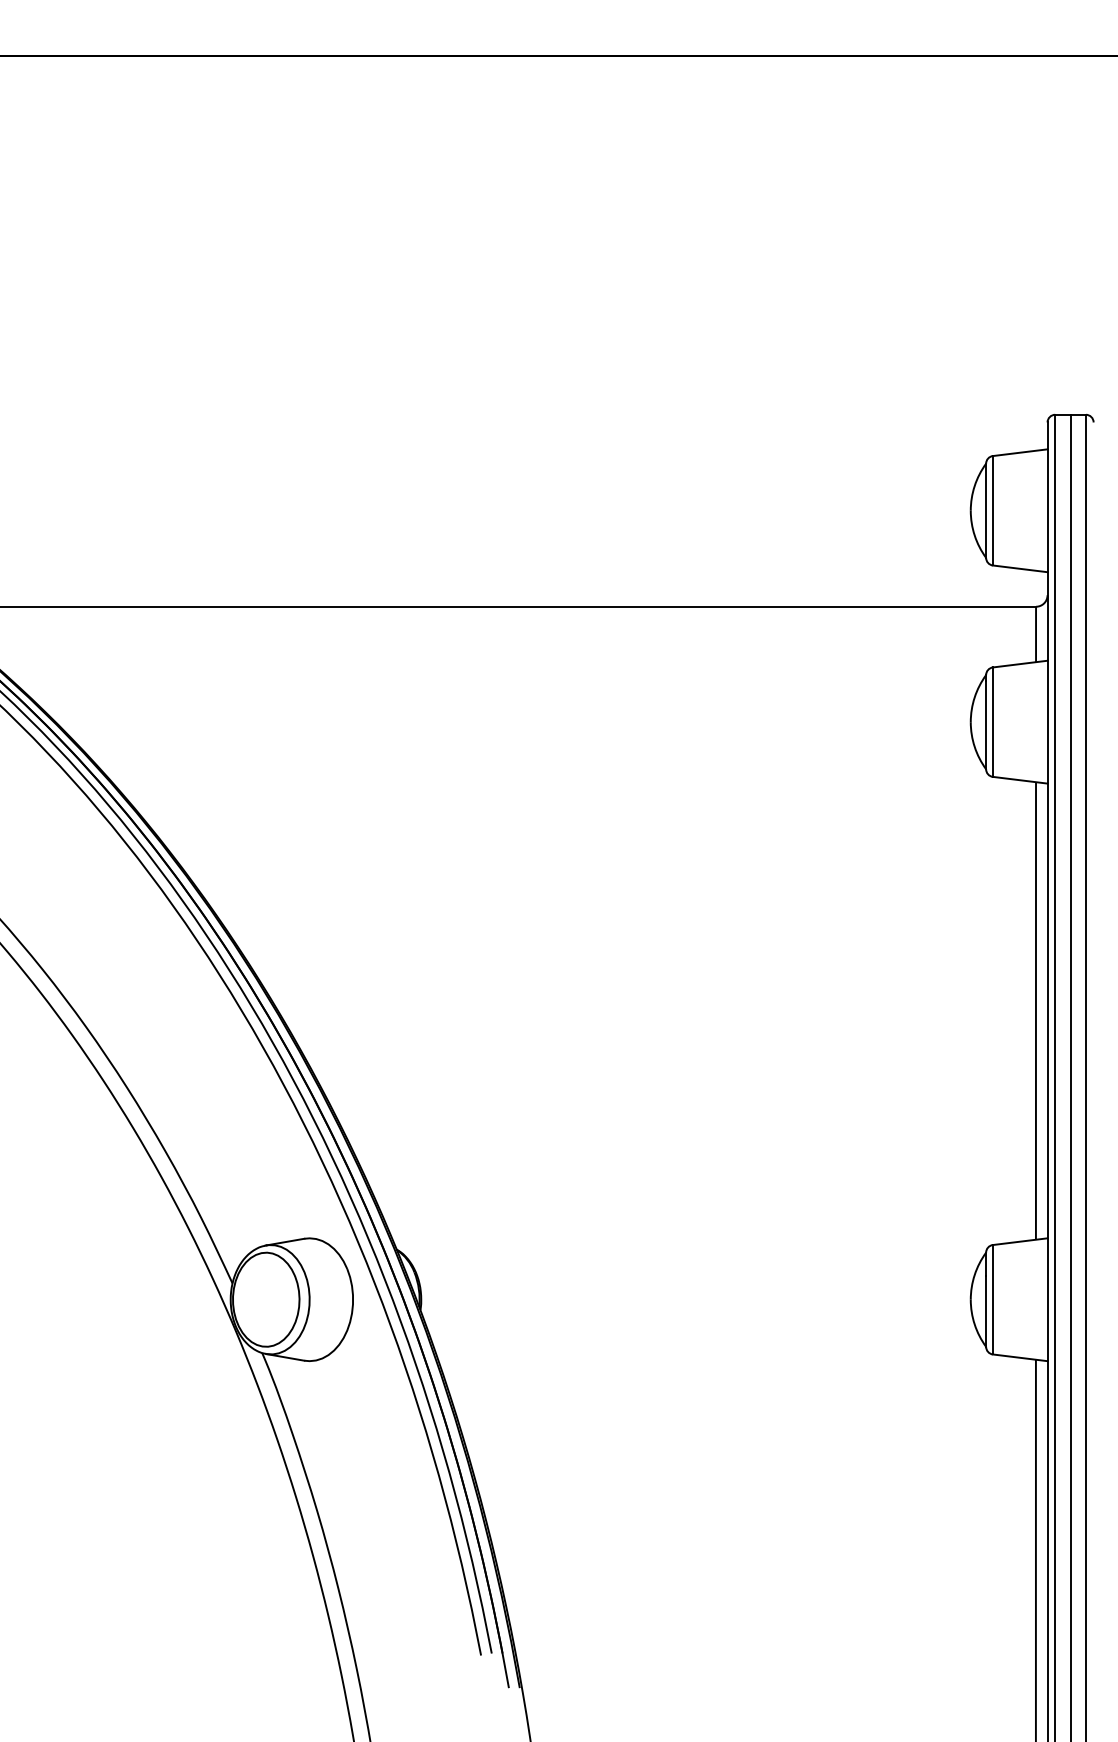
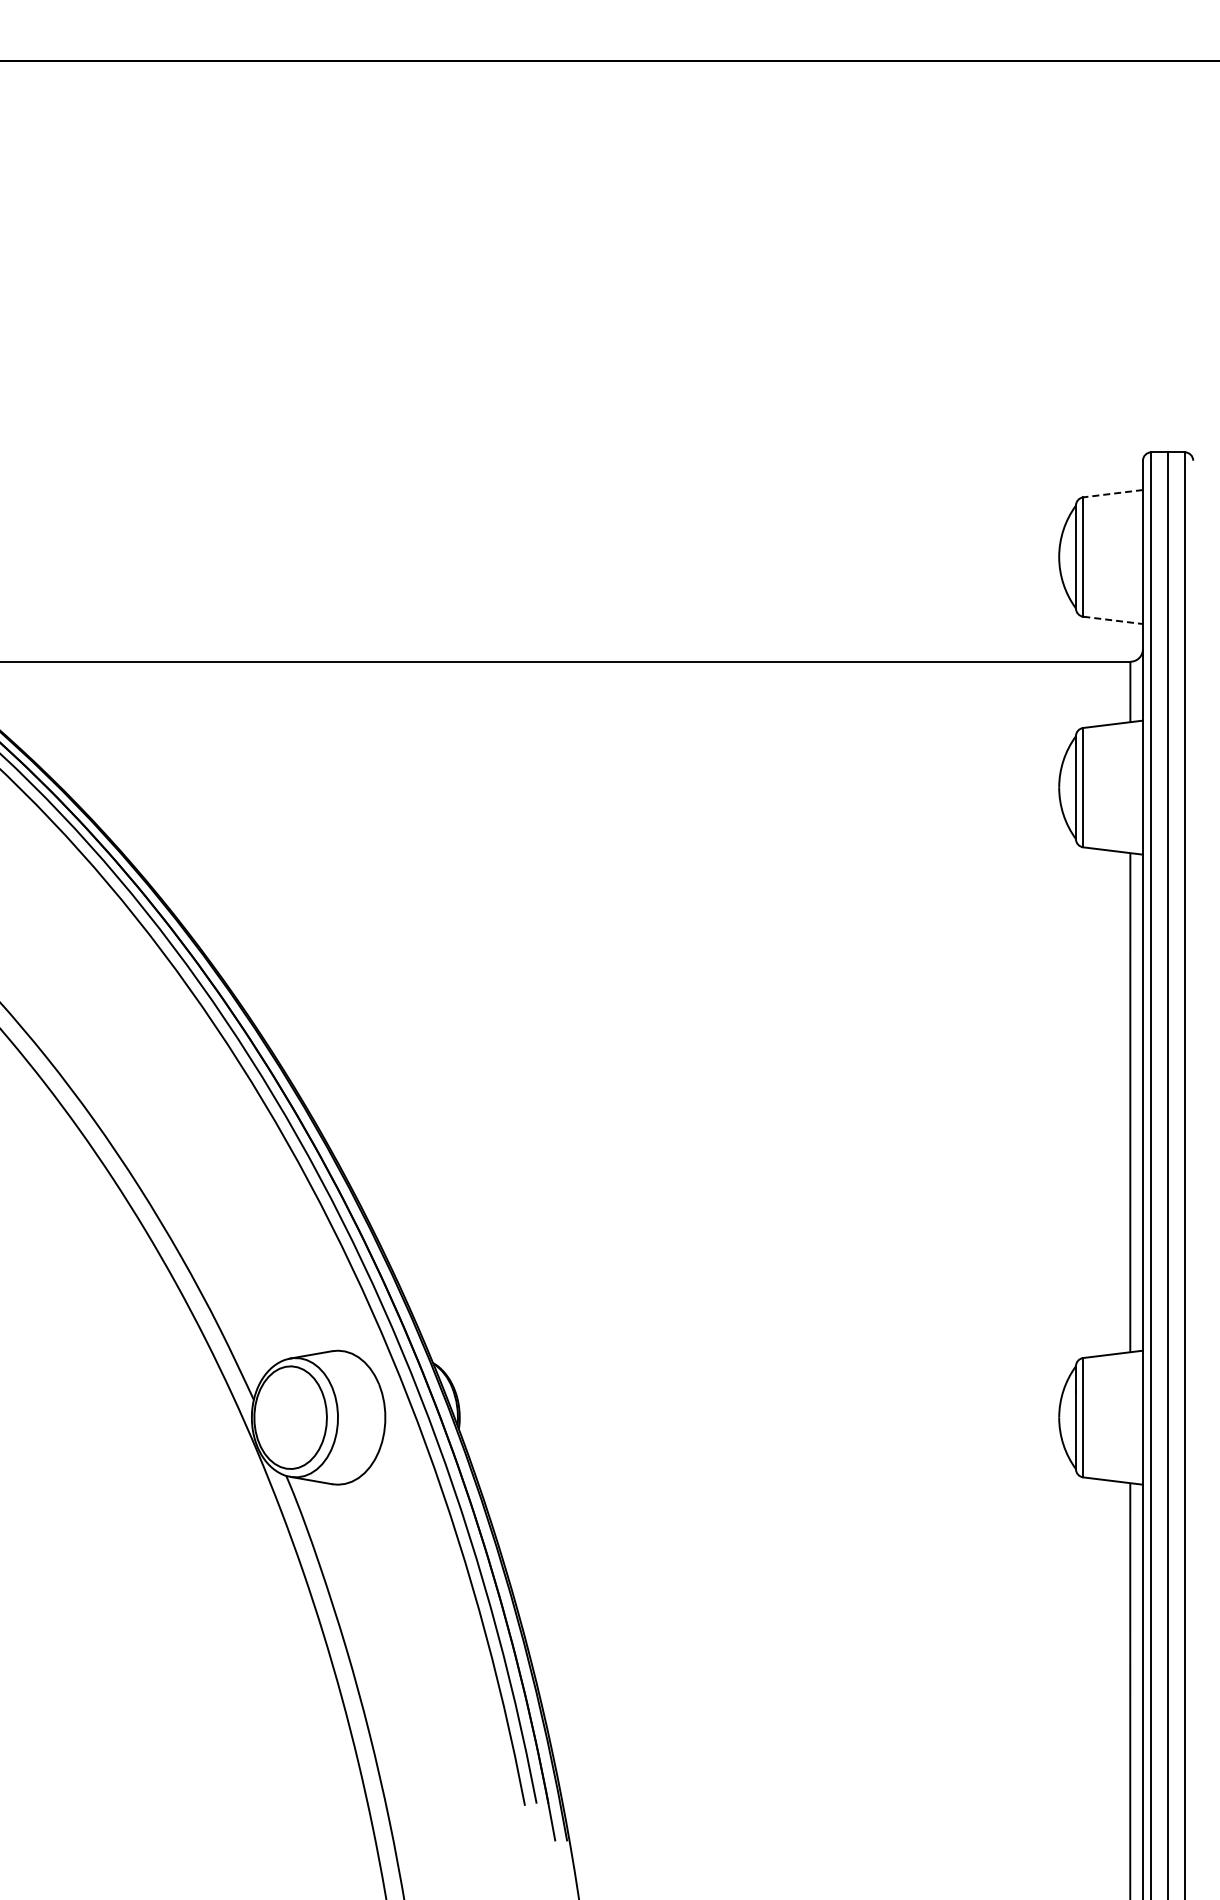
line: (1019, 452) -> (1112, 493), solid -> dashed
line: (1020, 568) -> (1113, 620), solid -> dashed

